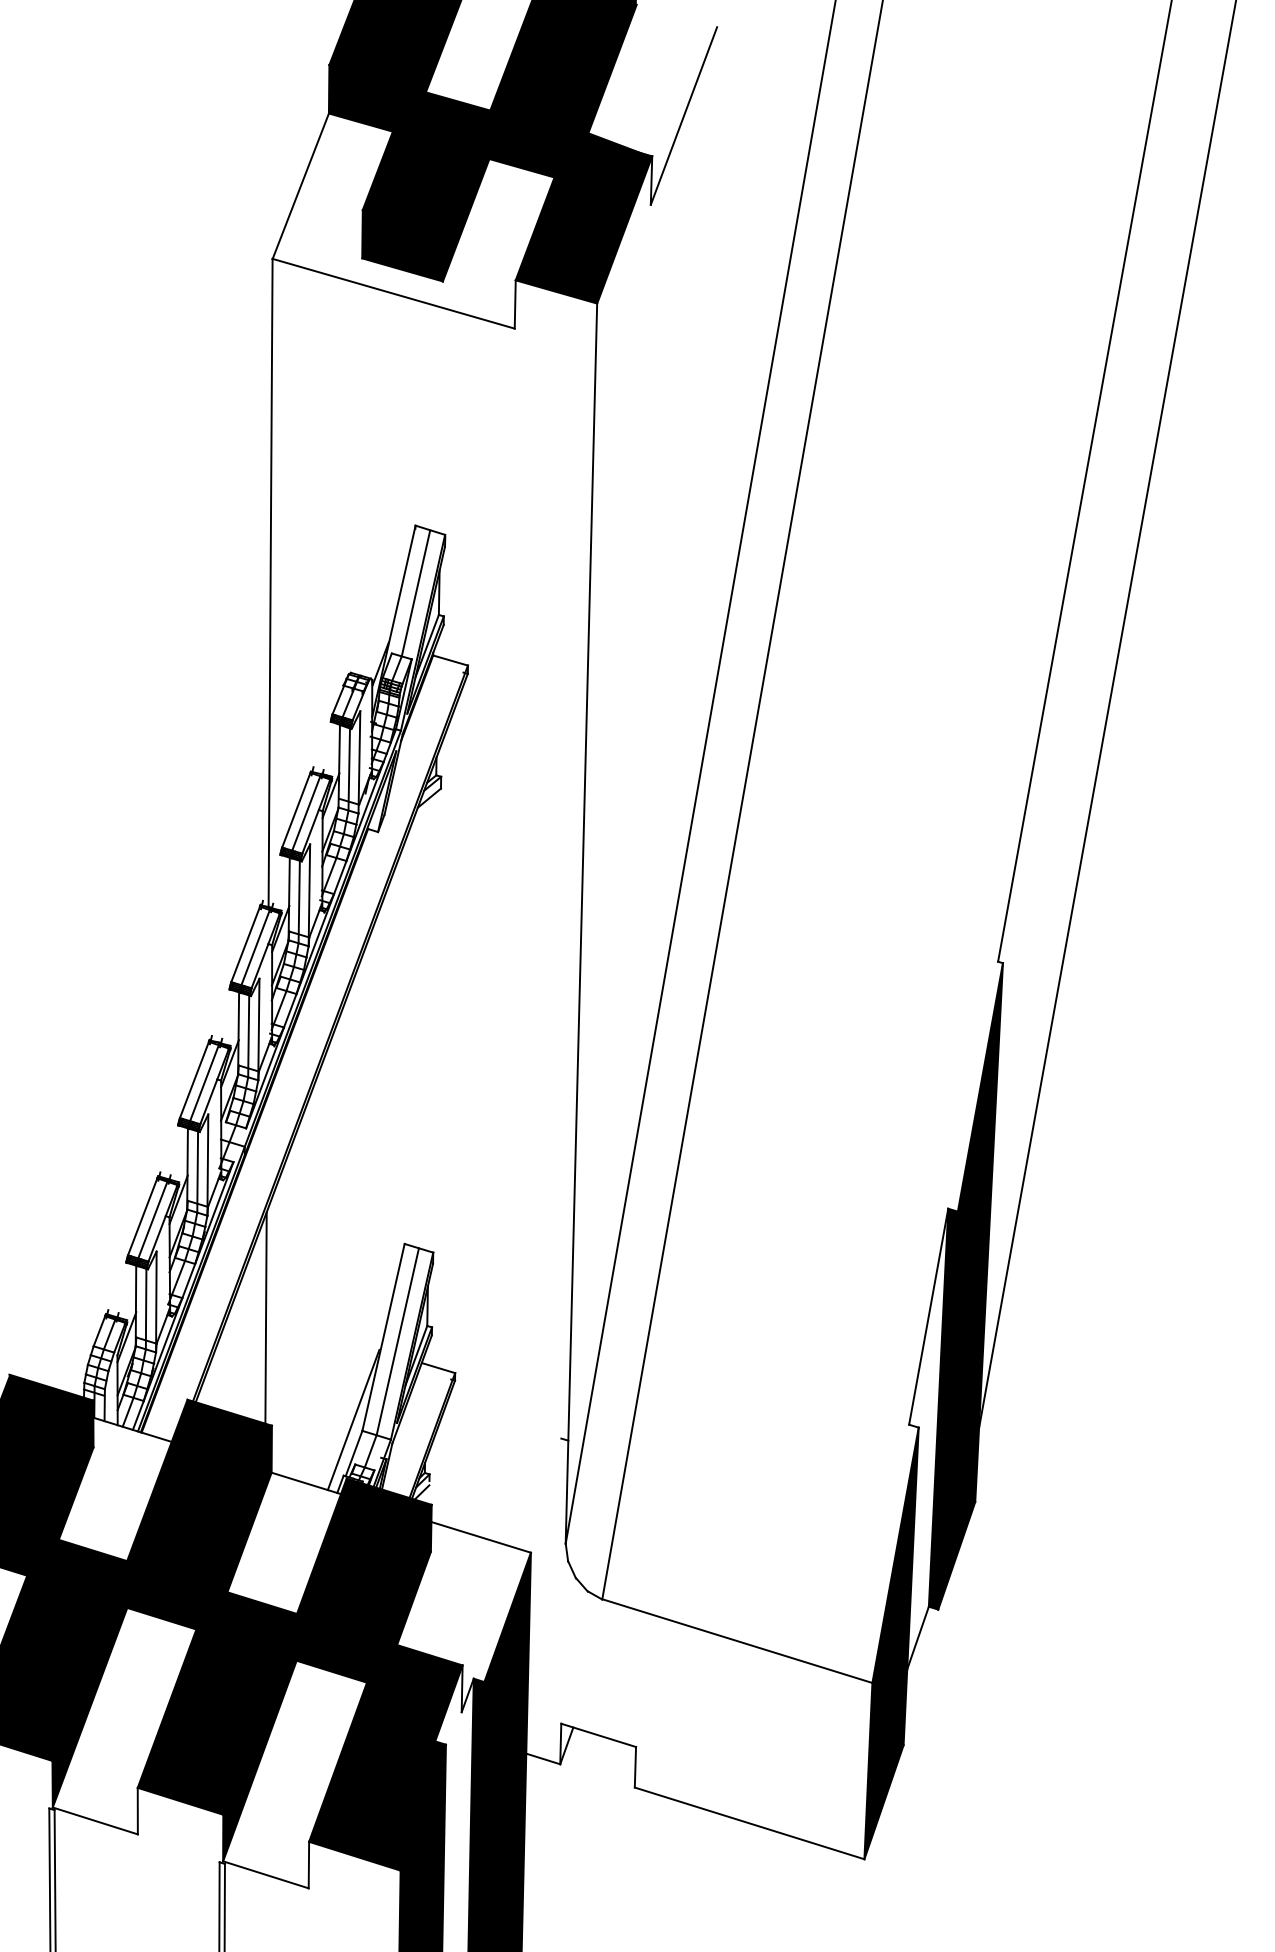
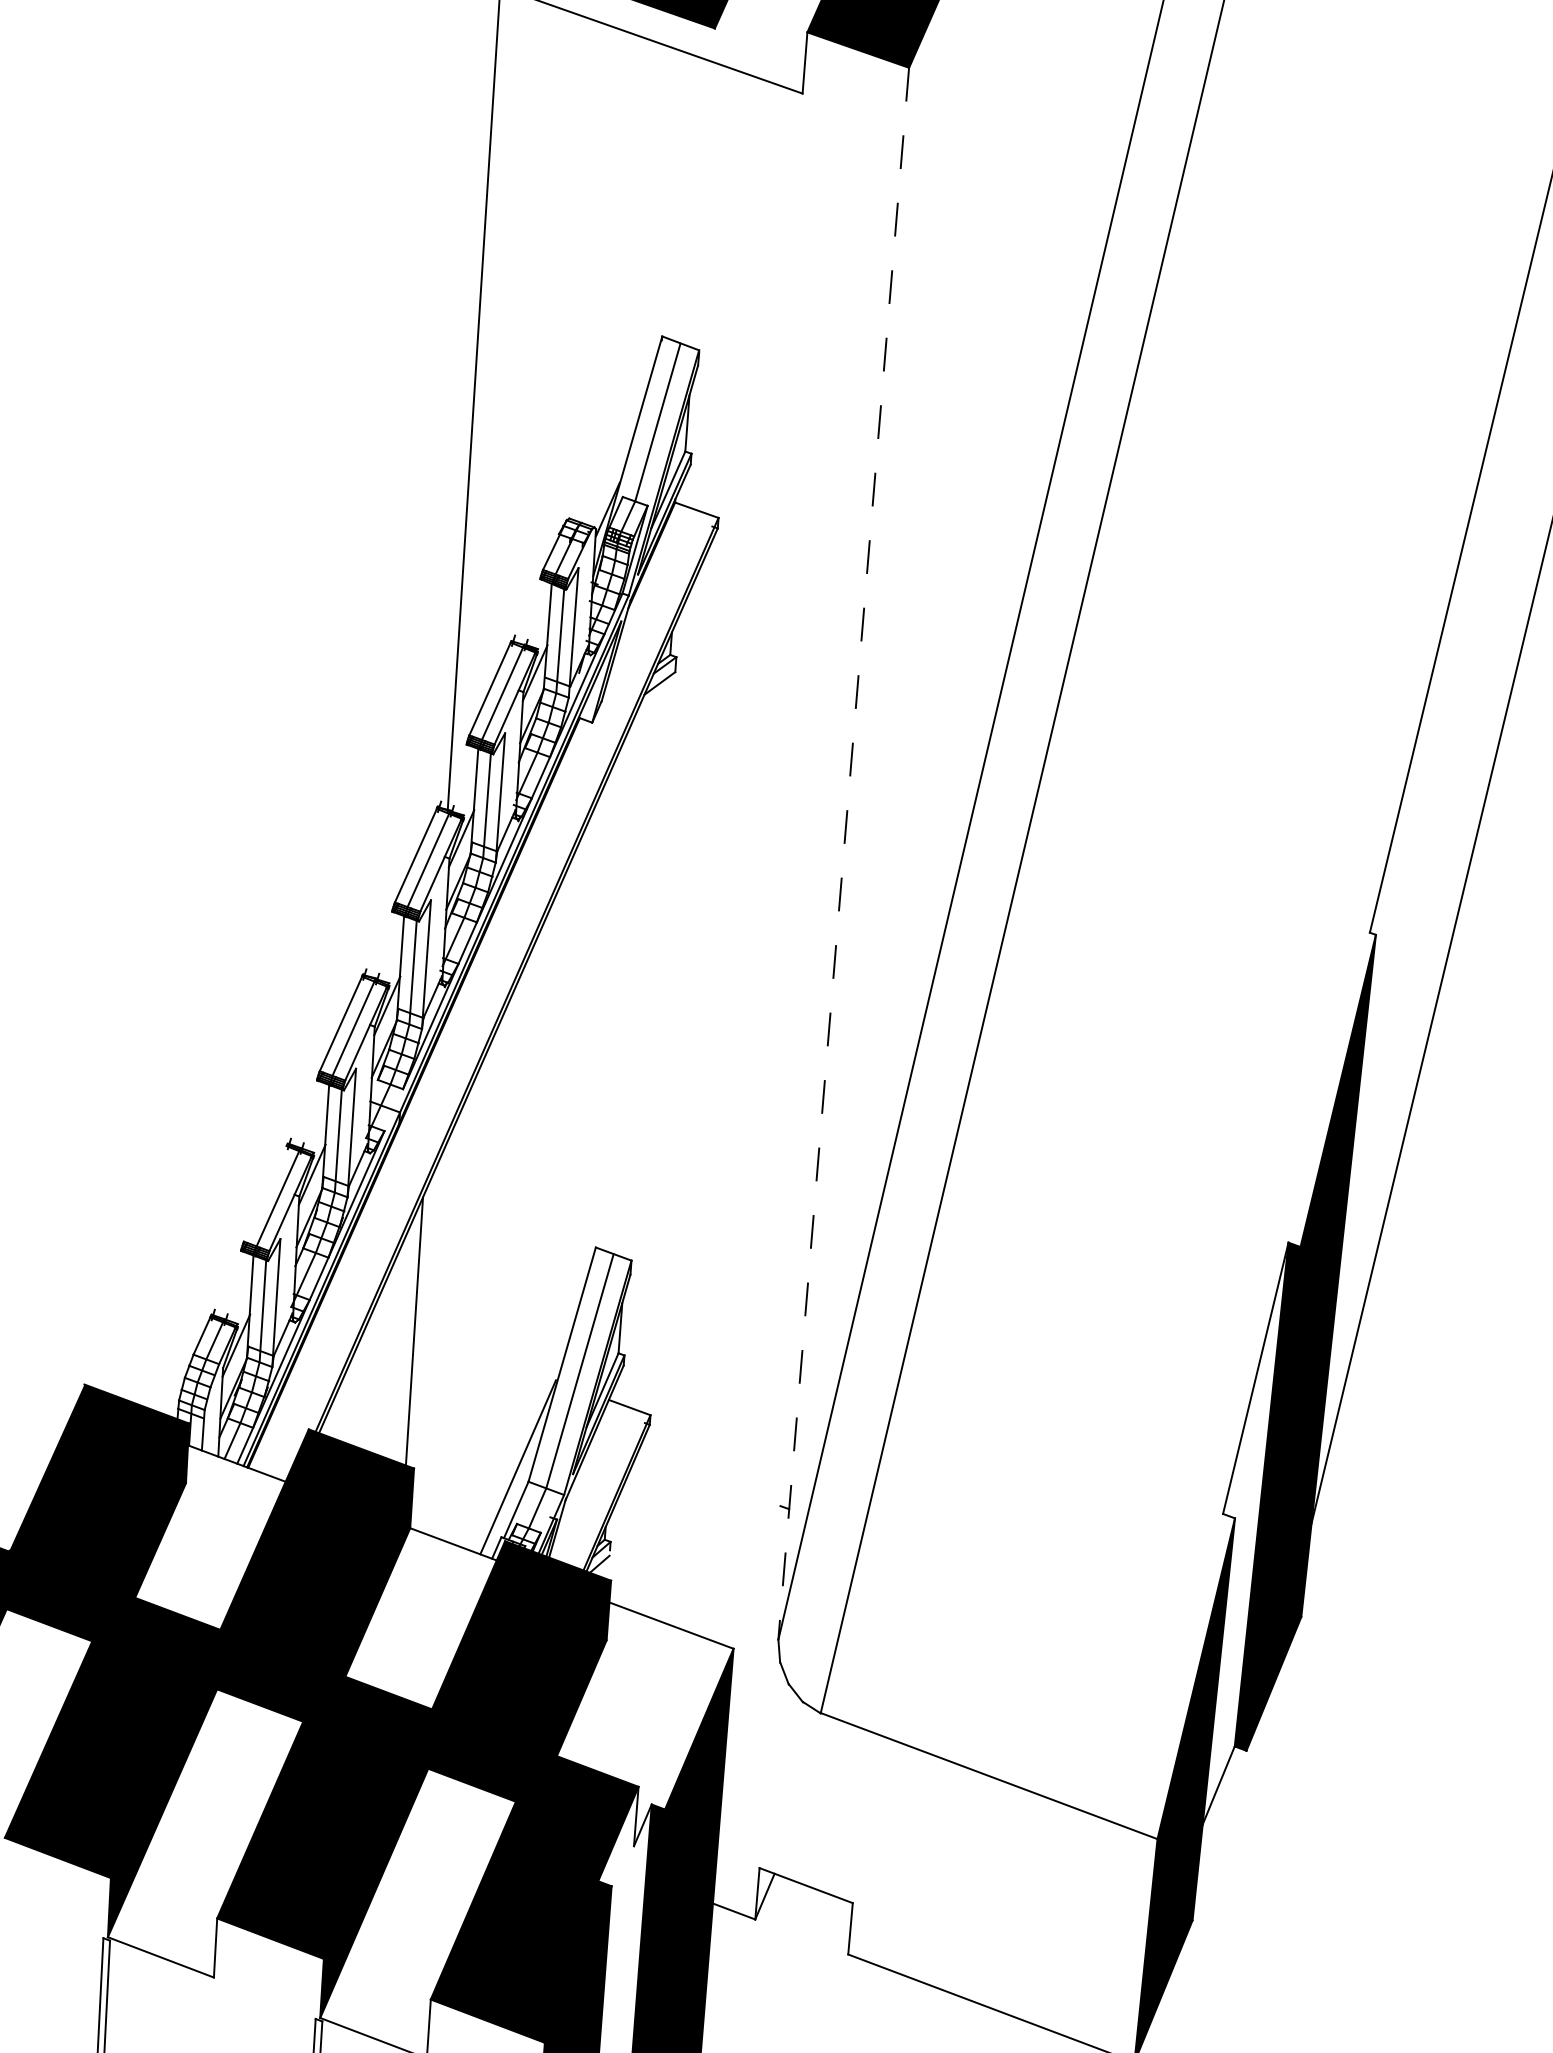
line: (581, 924) -> (843, 854), solid -> dashed
line: (143, 1215) -> (266, 1192), removed

